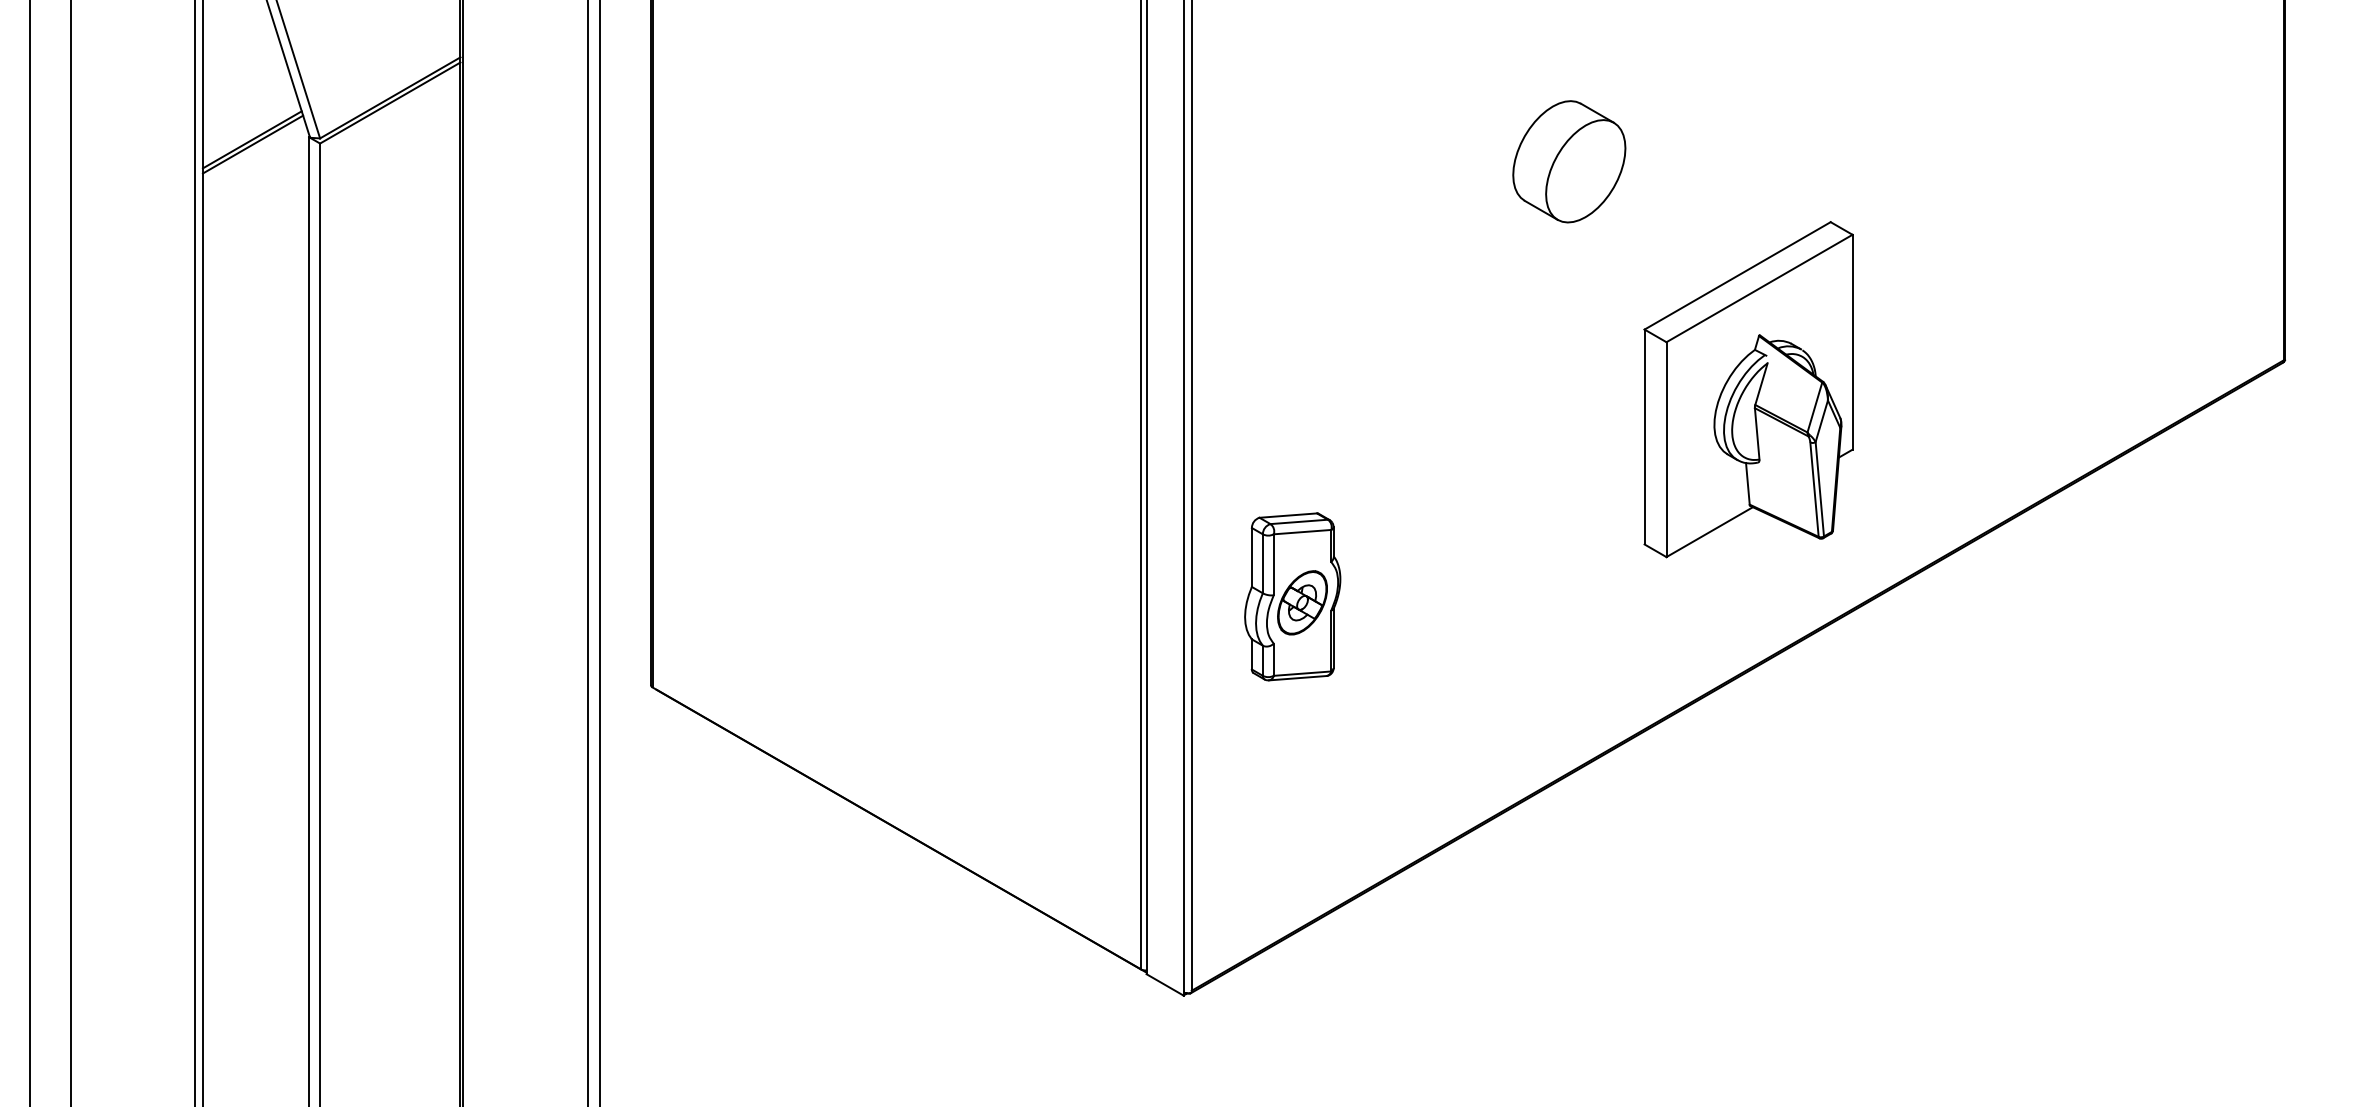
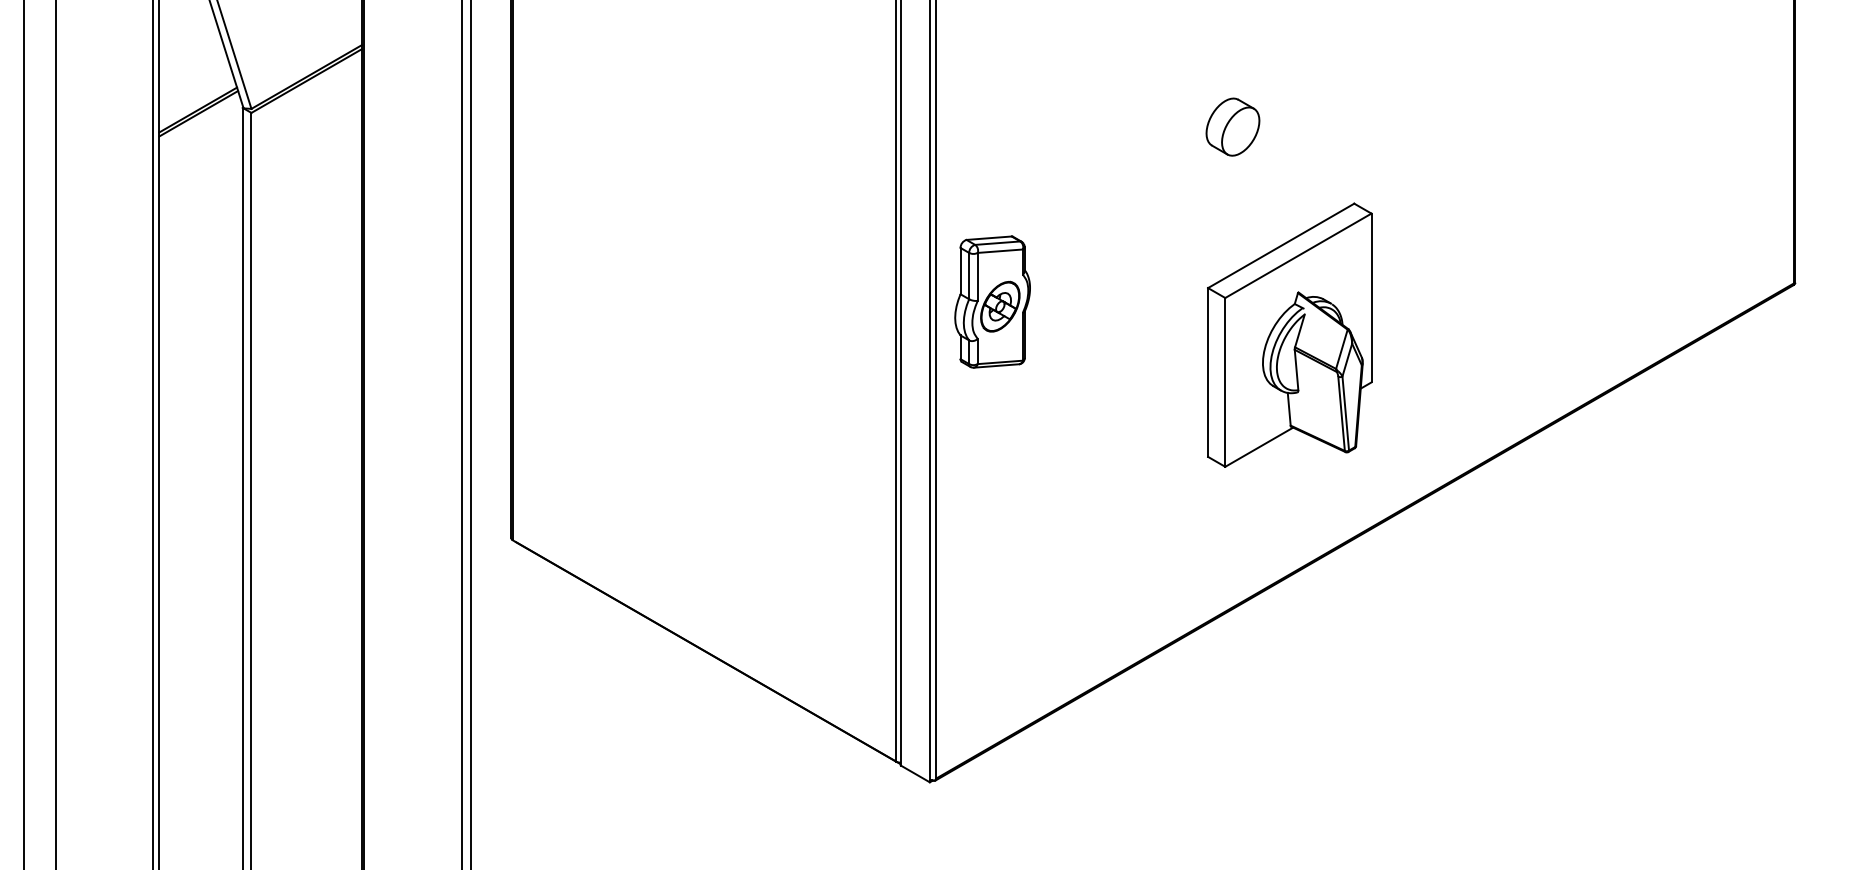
part: (1568, 160) -> (1232, 126), size x0.6
part: (1748, 388) -> (1289, 334), moved
part: (1292, 596) -> (992, 301), moved

